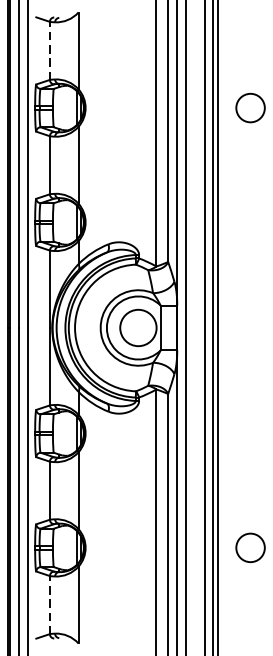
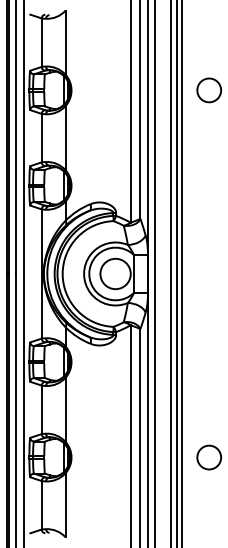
line: (49, 50) -> (41, 42), dashed -> solid
line: (49, 604) -> (41, 504), dashed -> solid

